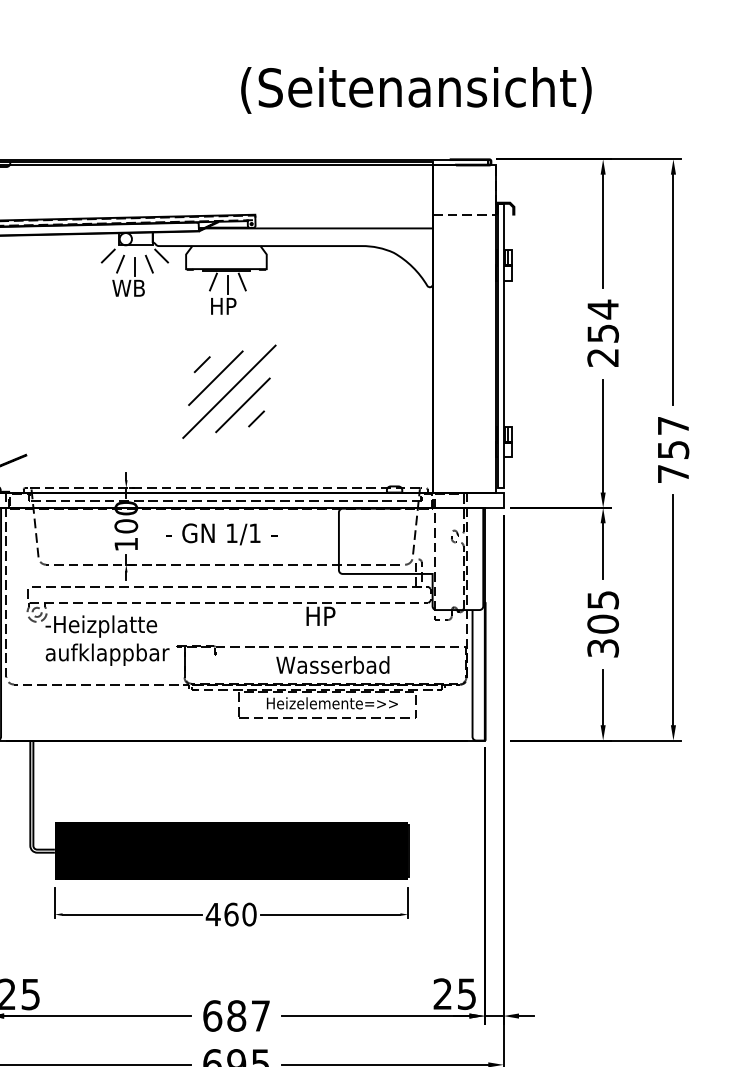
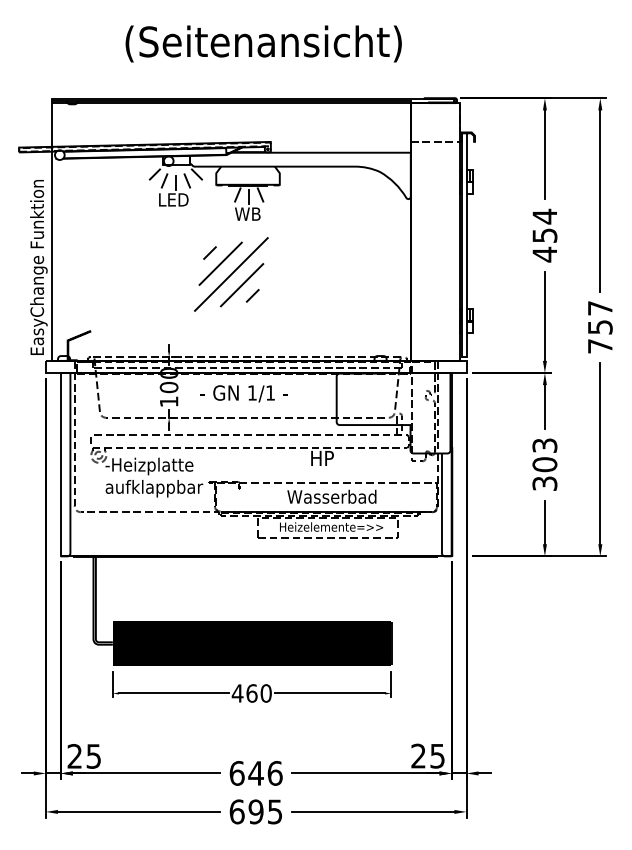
text: (416, 89) -> (263, 43), moved
text: (131, 287) -> (173, 199), WB -> LED
text: (225, 305) -> (247, 213), HP -> WB
text: (602, 357) -> (544, 254), 254 -> 454
part: (229, 391) -> (231, 274), moved
text: (602, 599) -> (544, 445), 305 -> 303
text: (248, 1016) -> (265, 773), 687 -> 646

